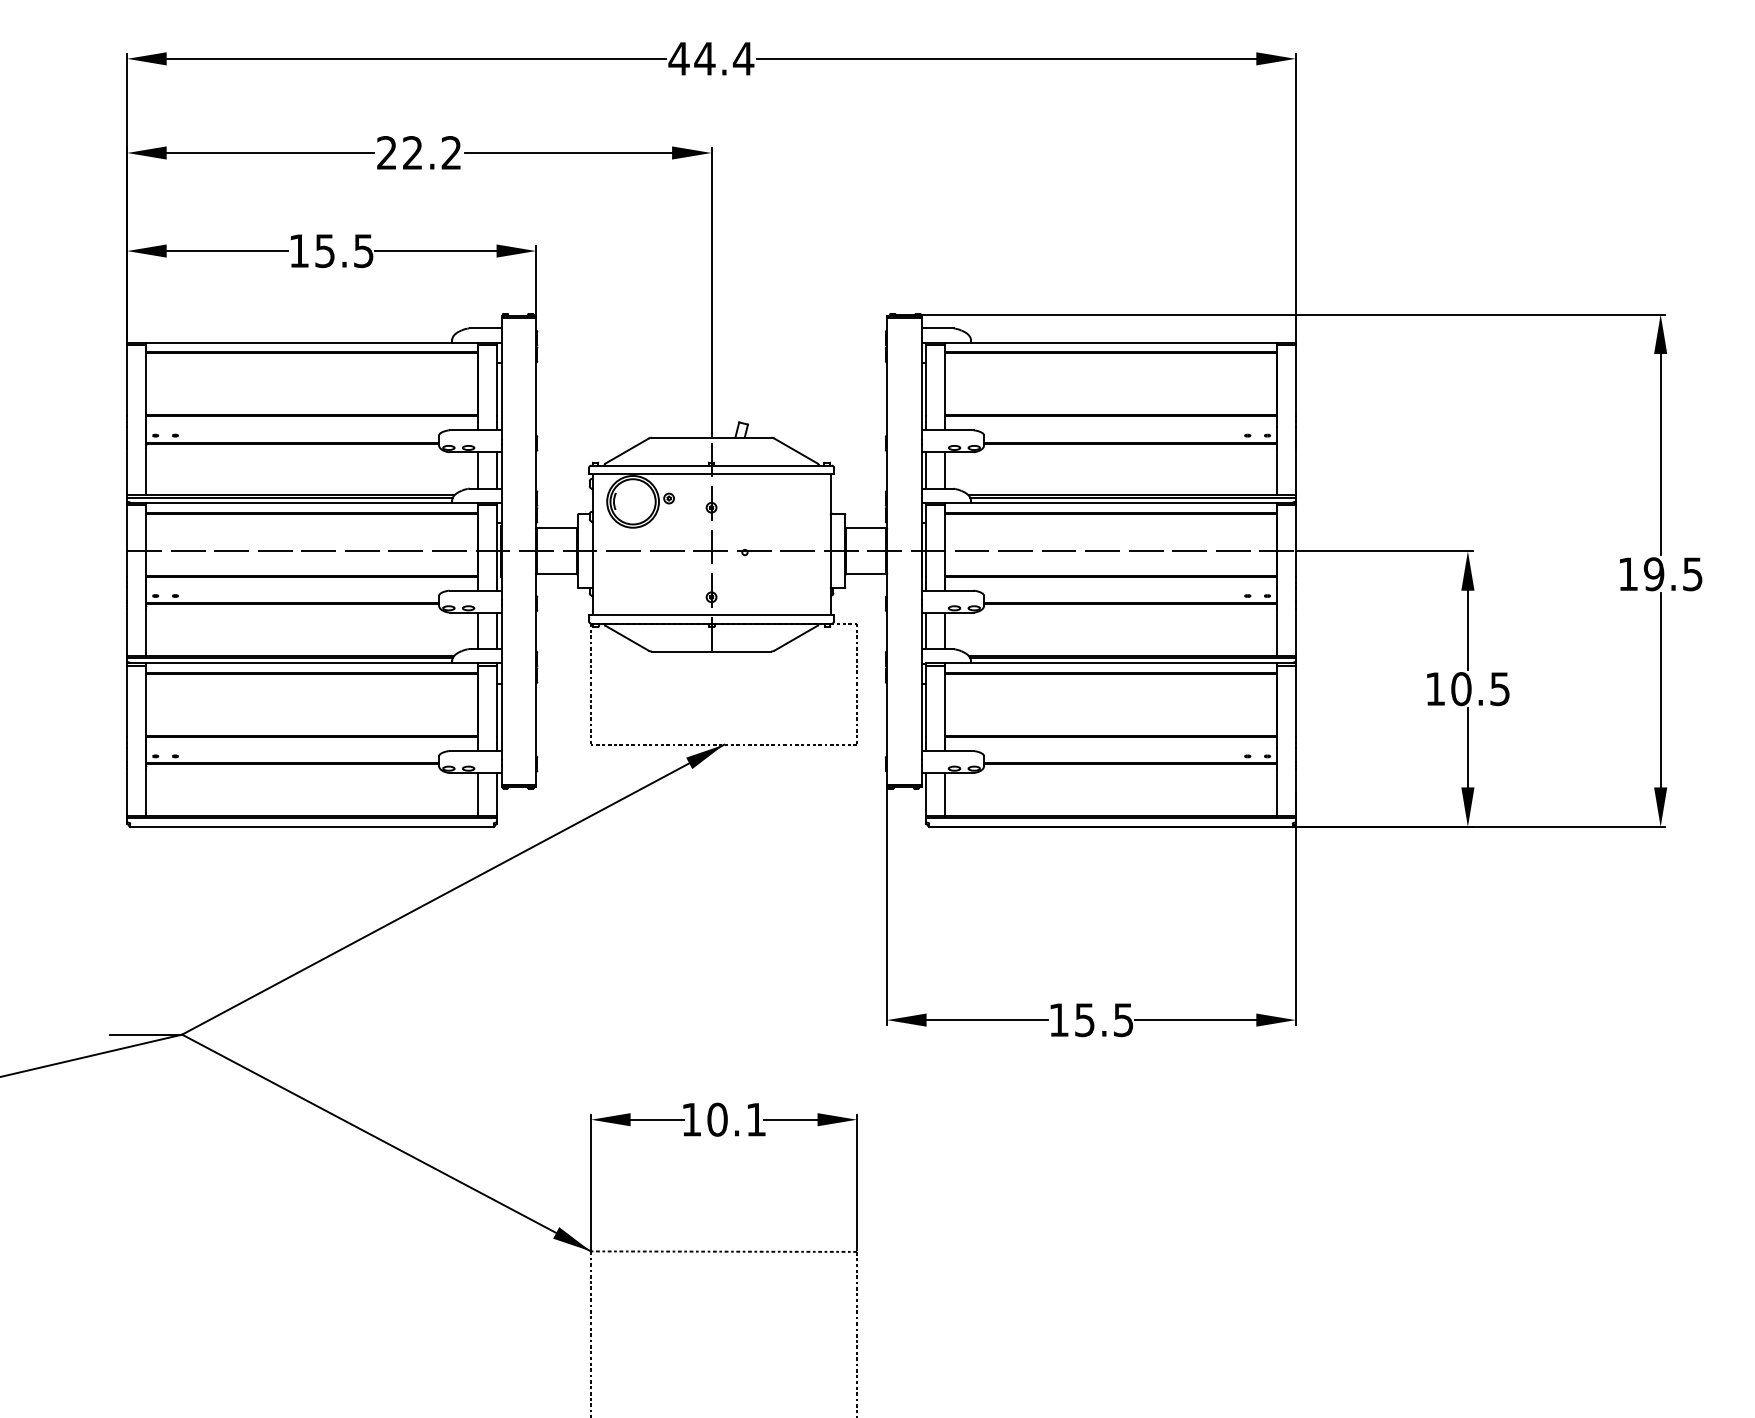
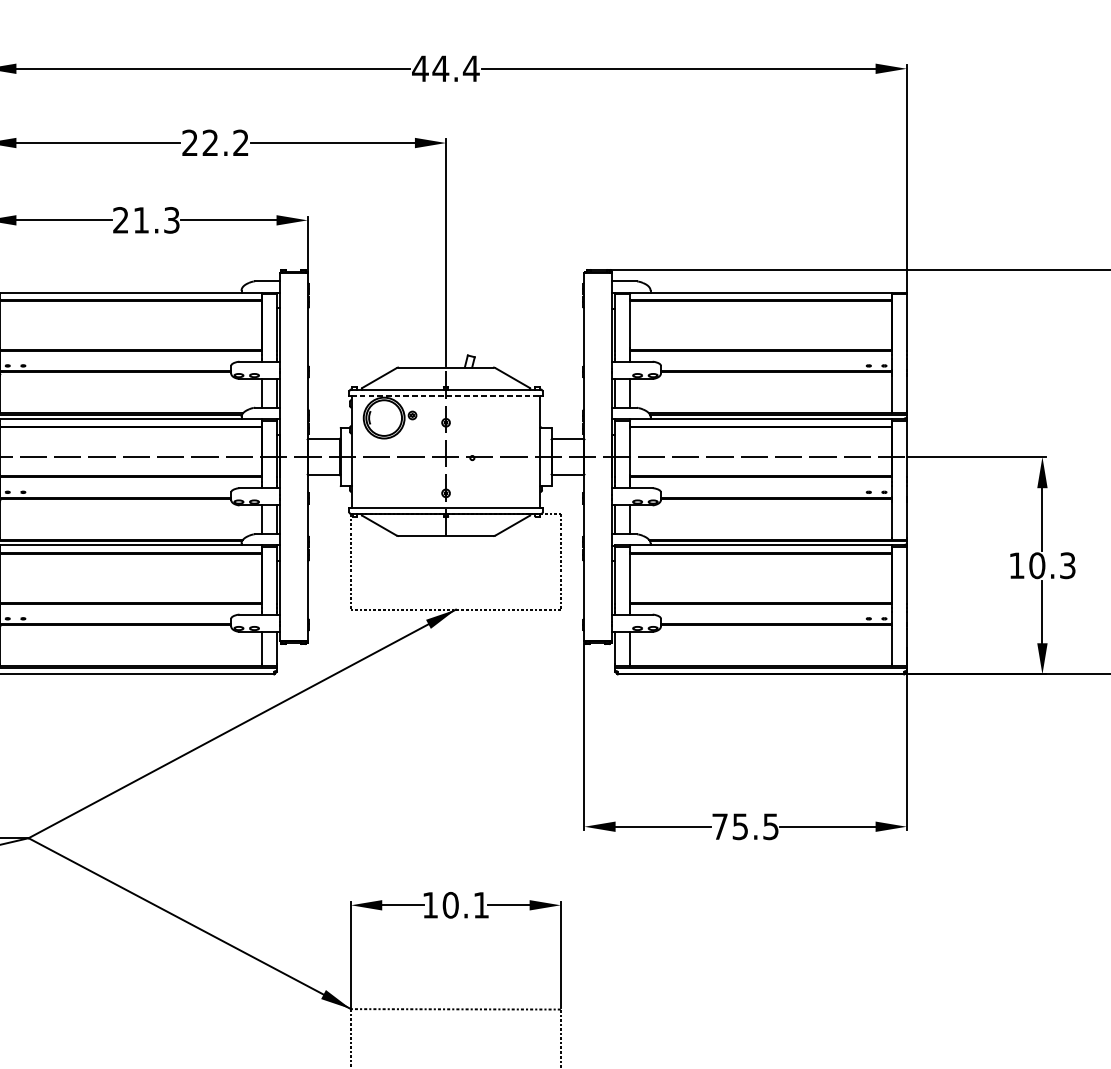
text: (331, 251) -> (146, 220), 15.5 -> 21.3
line: (712, 473) -> (446, 395), solid -> dashed
text: (1500, 688) -> (1068, 565), 10.5 -> 10.3
text: (1058, 1019) -> (719, 826), 15.5 -> 75.5

